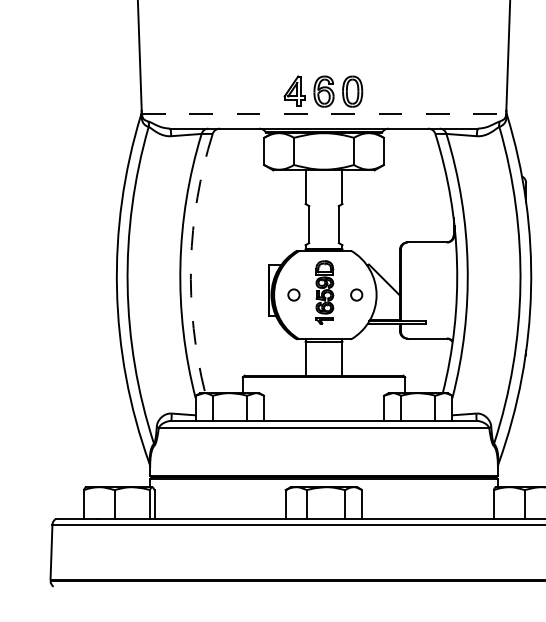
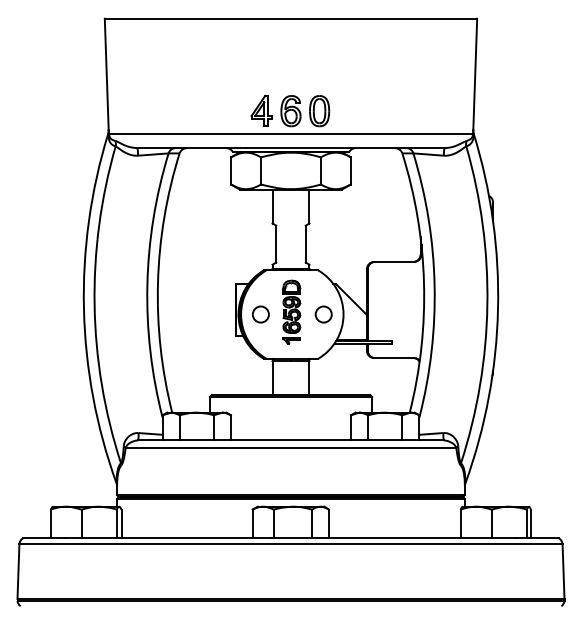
line: (324, 114) -> (291, 133), dashed -> solid
arc: (191, 263) -> (158, 282), dashed -> solid
circle: (293, 295) -> (260, 314), size x1.43
circle: (356, 295) -> (323, 314), size x1.43

